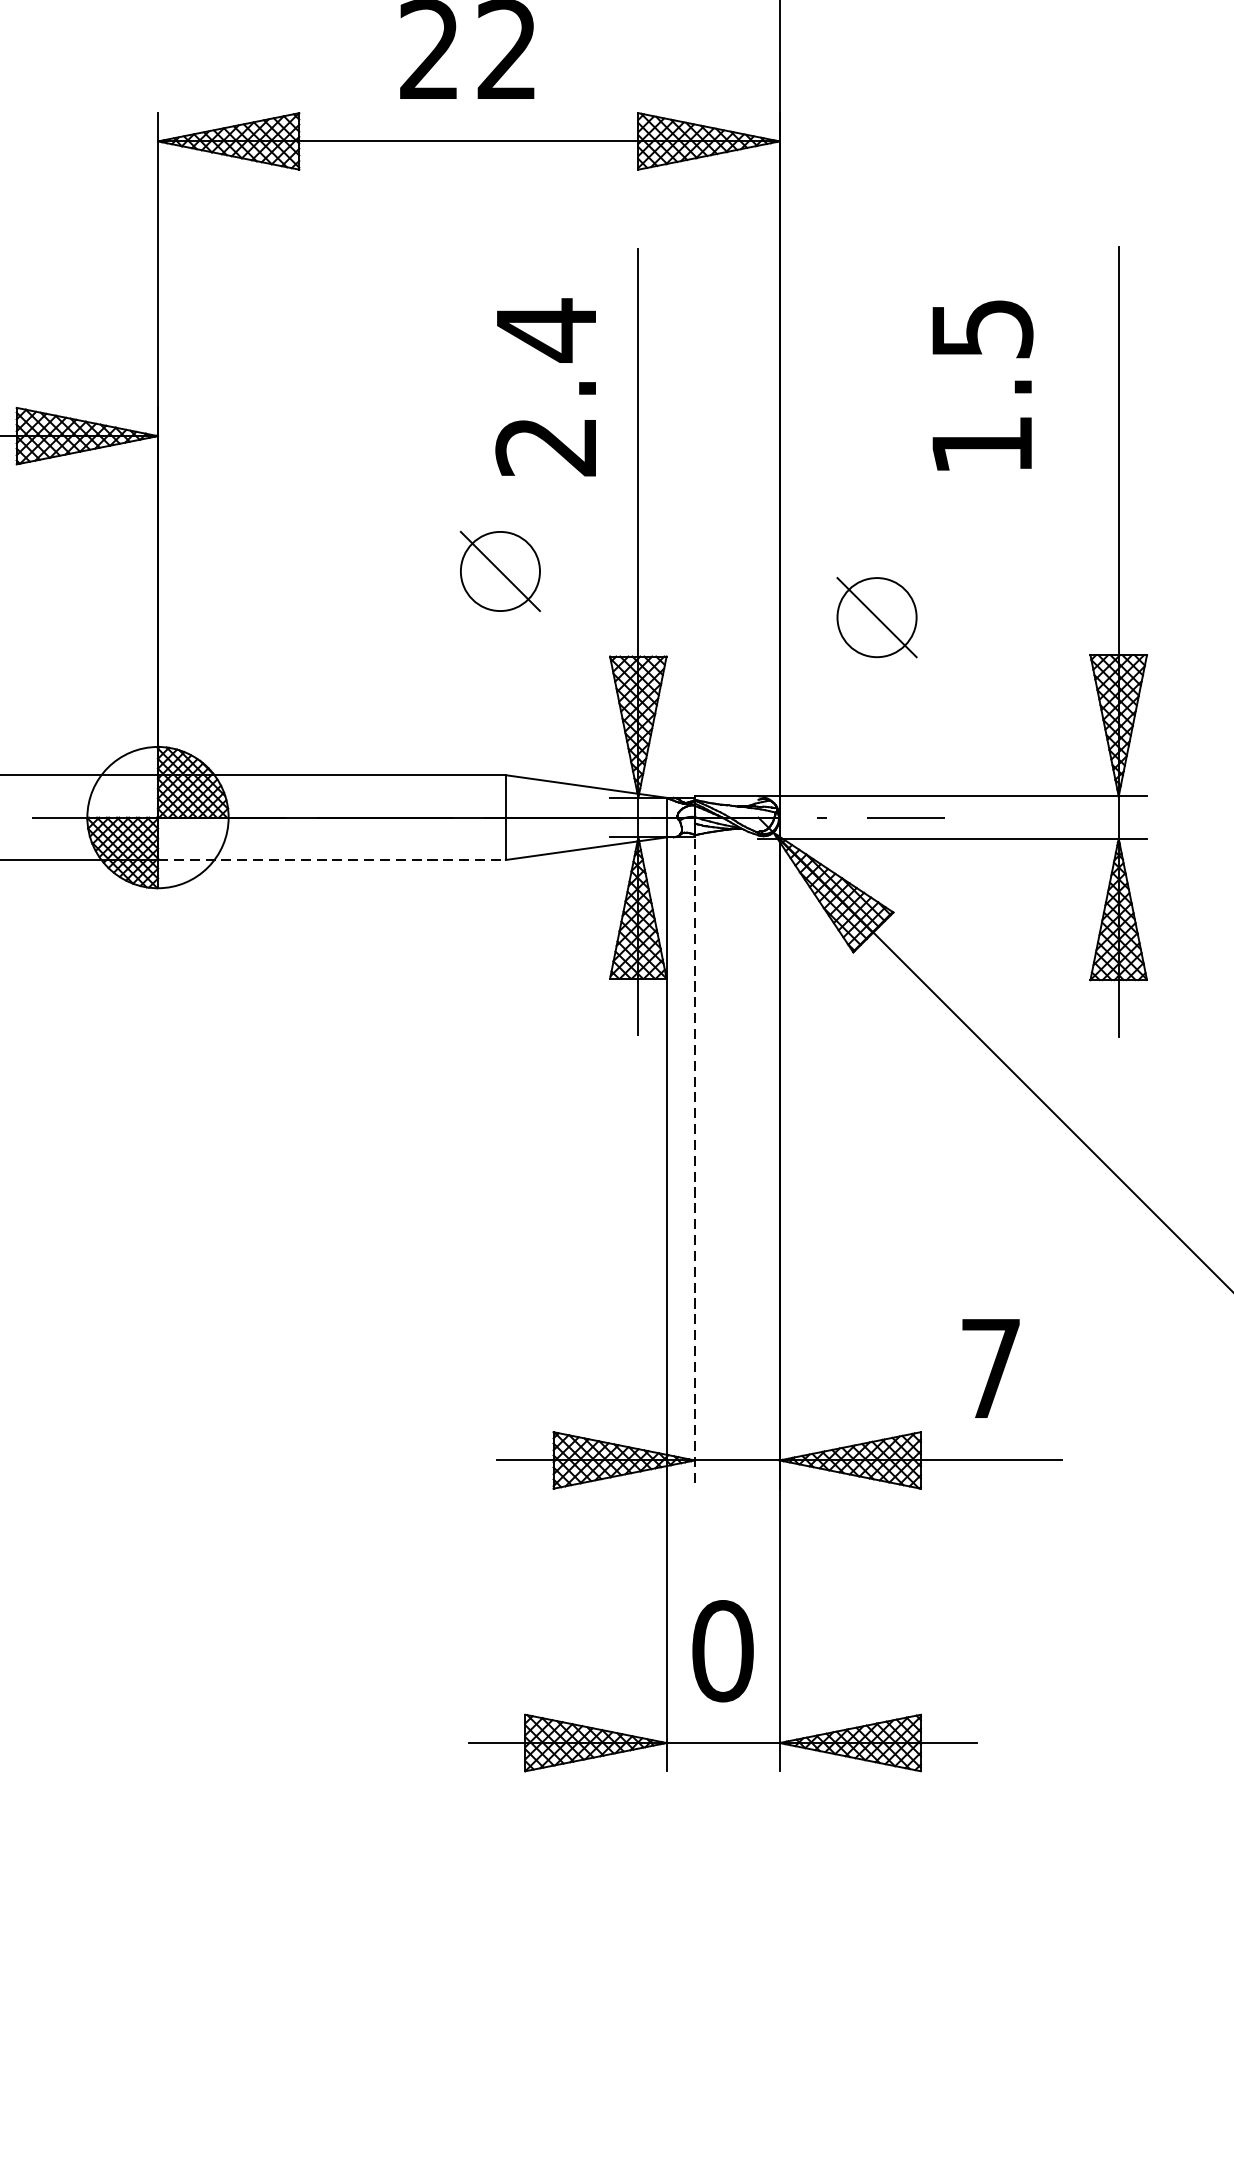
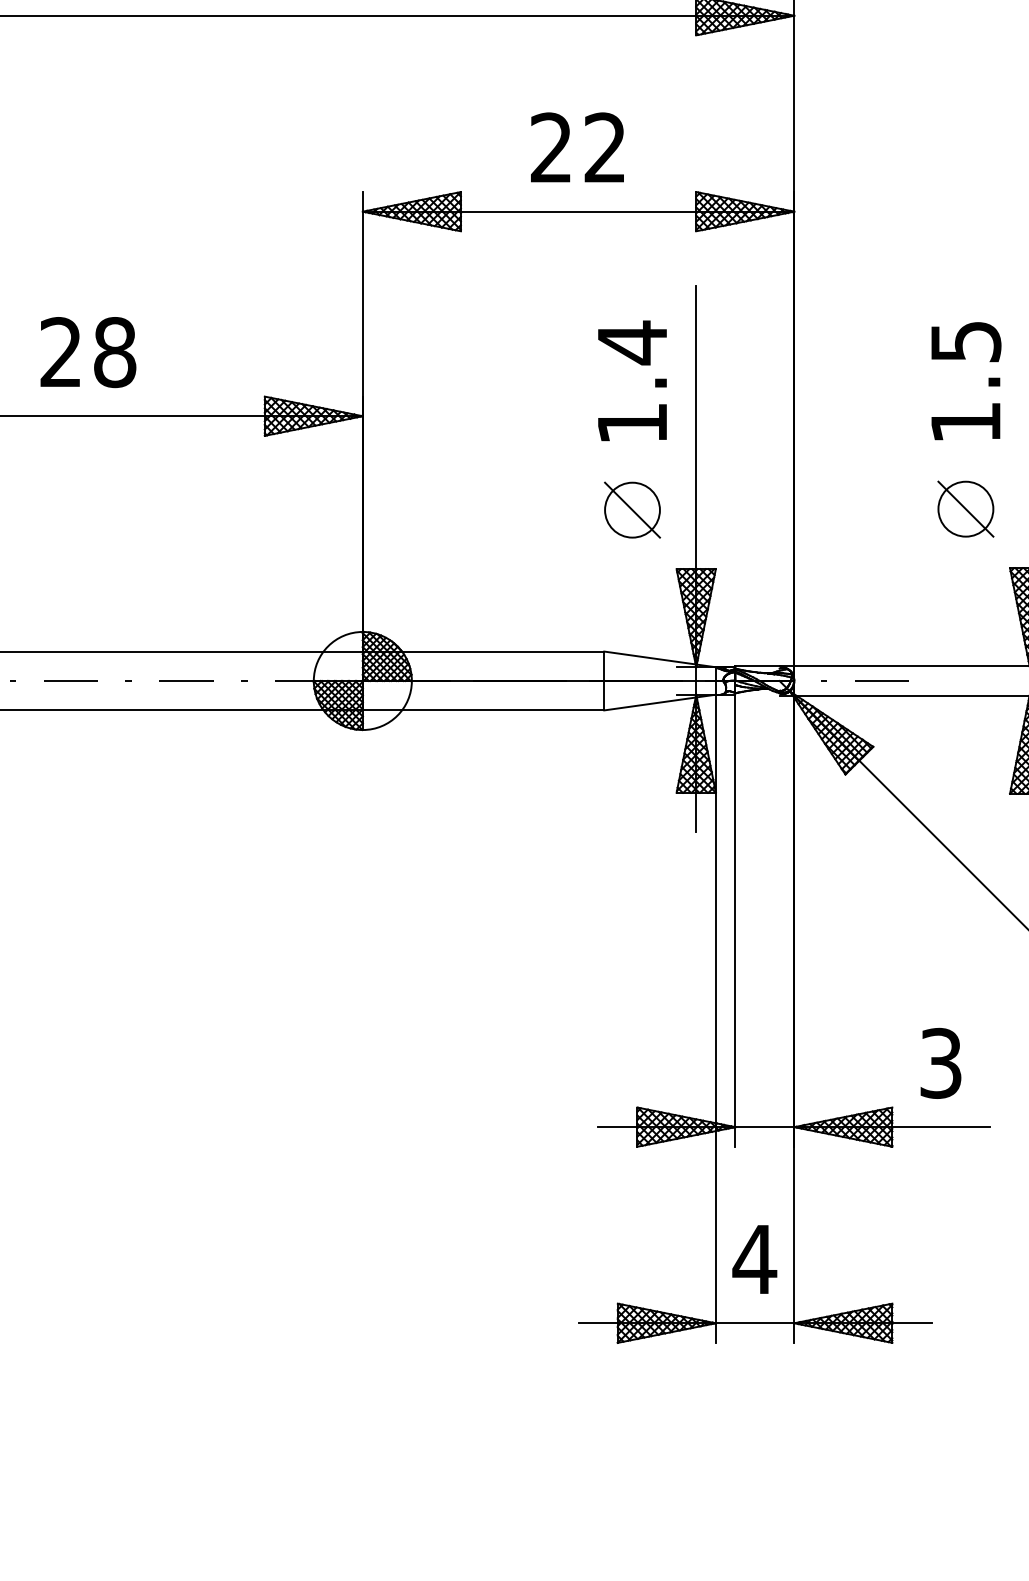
text: (983, 386) -> (966, 381), moved
text: (545, 448) -> (631, 424), 2.4 -> 1.4
part: (500, 570) -> (632, 509), moved
part: (876, 616) -> (965, 508), moved
line: (331, 860) -> (483, 710), dashed -> solid
line: (694, 1164) -> (735, 921), dashed -> solid
text: (990, 1367) -> (940, 1062), 7 -> 3
text: (722, 1651) -> (754, 1259), 0 -> 4

